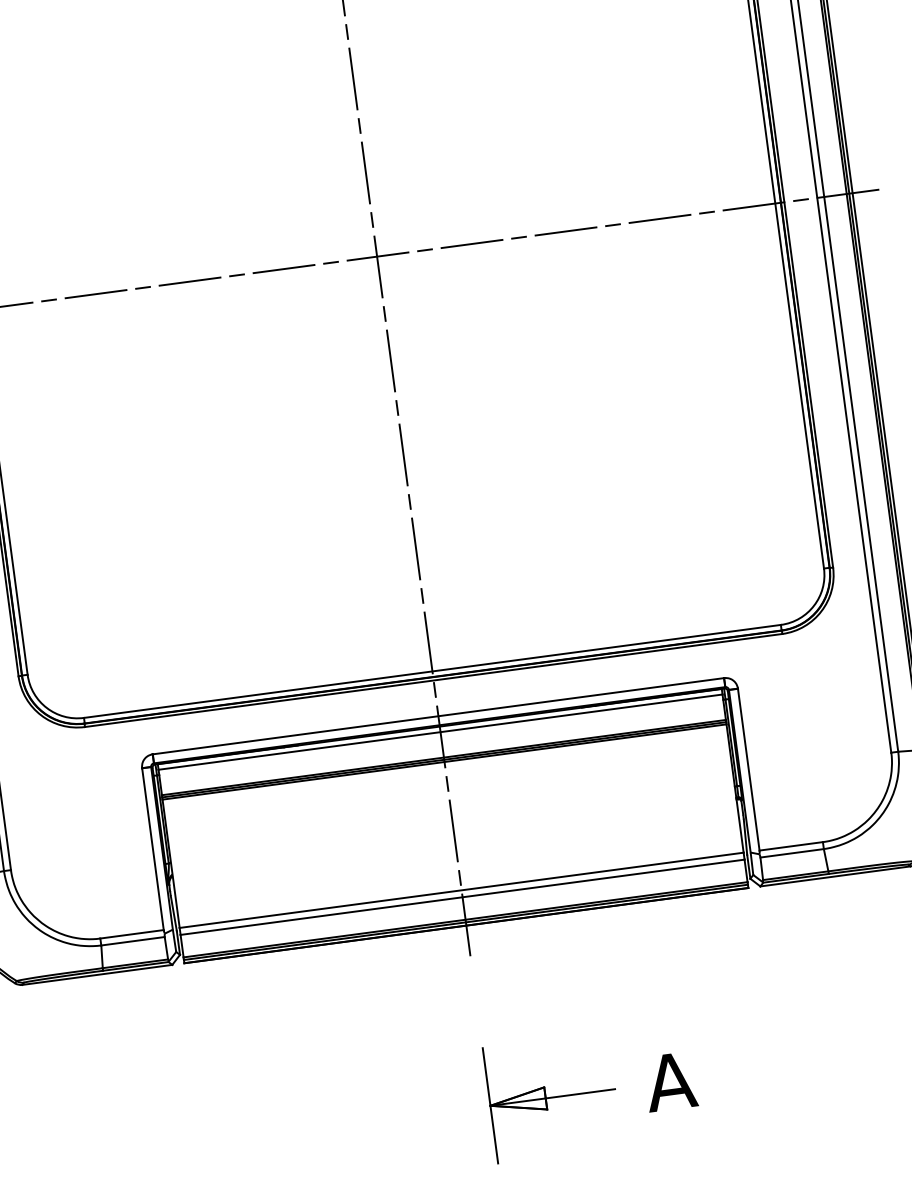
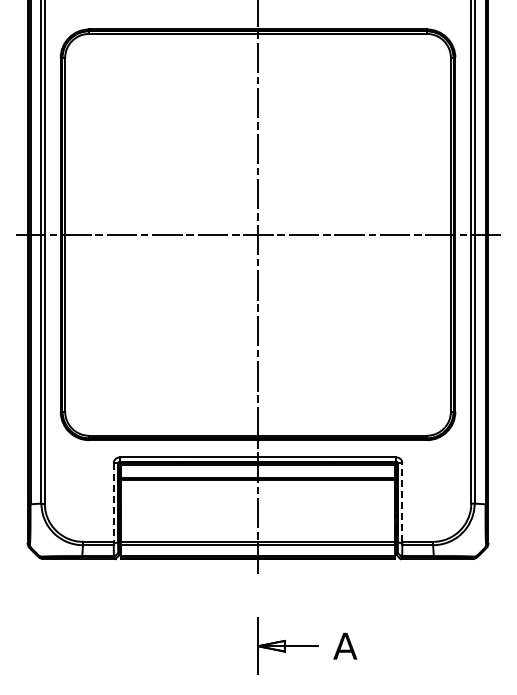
line: (748, 769) -> (402, 502), solid -> dashed
line: (152, 851) -> (113, 503), solid -> dashed

